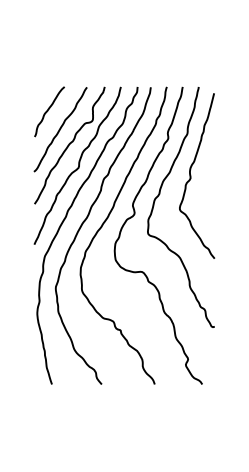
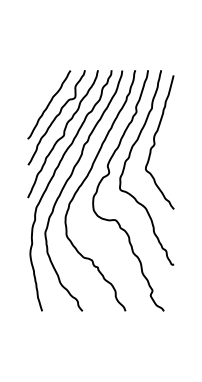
curve: (48, 110) -> (39, 89), removed

